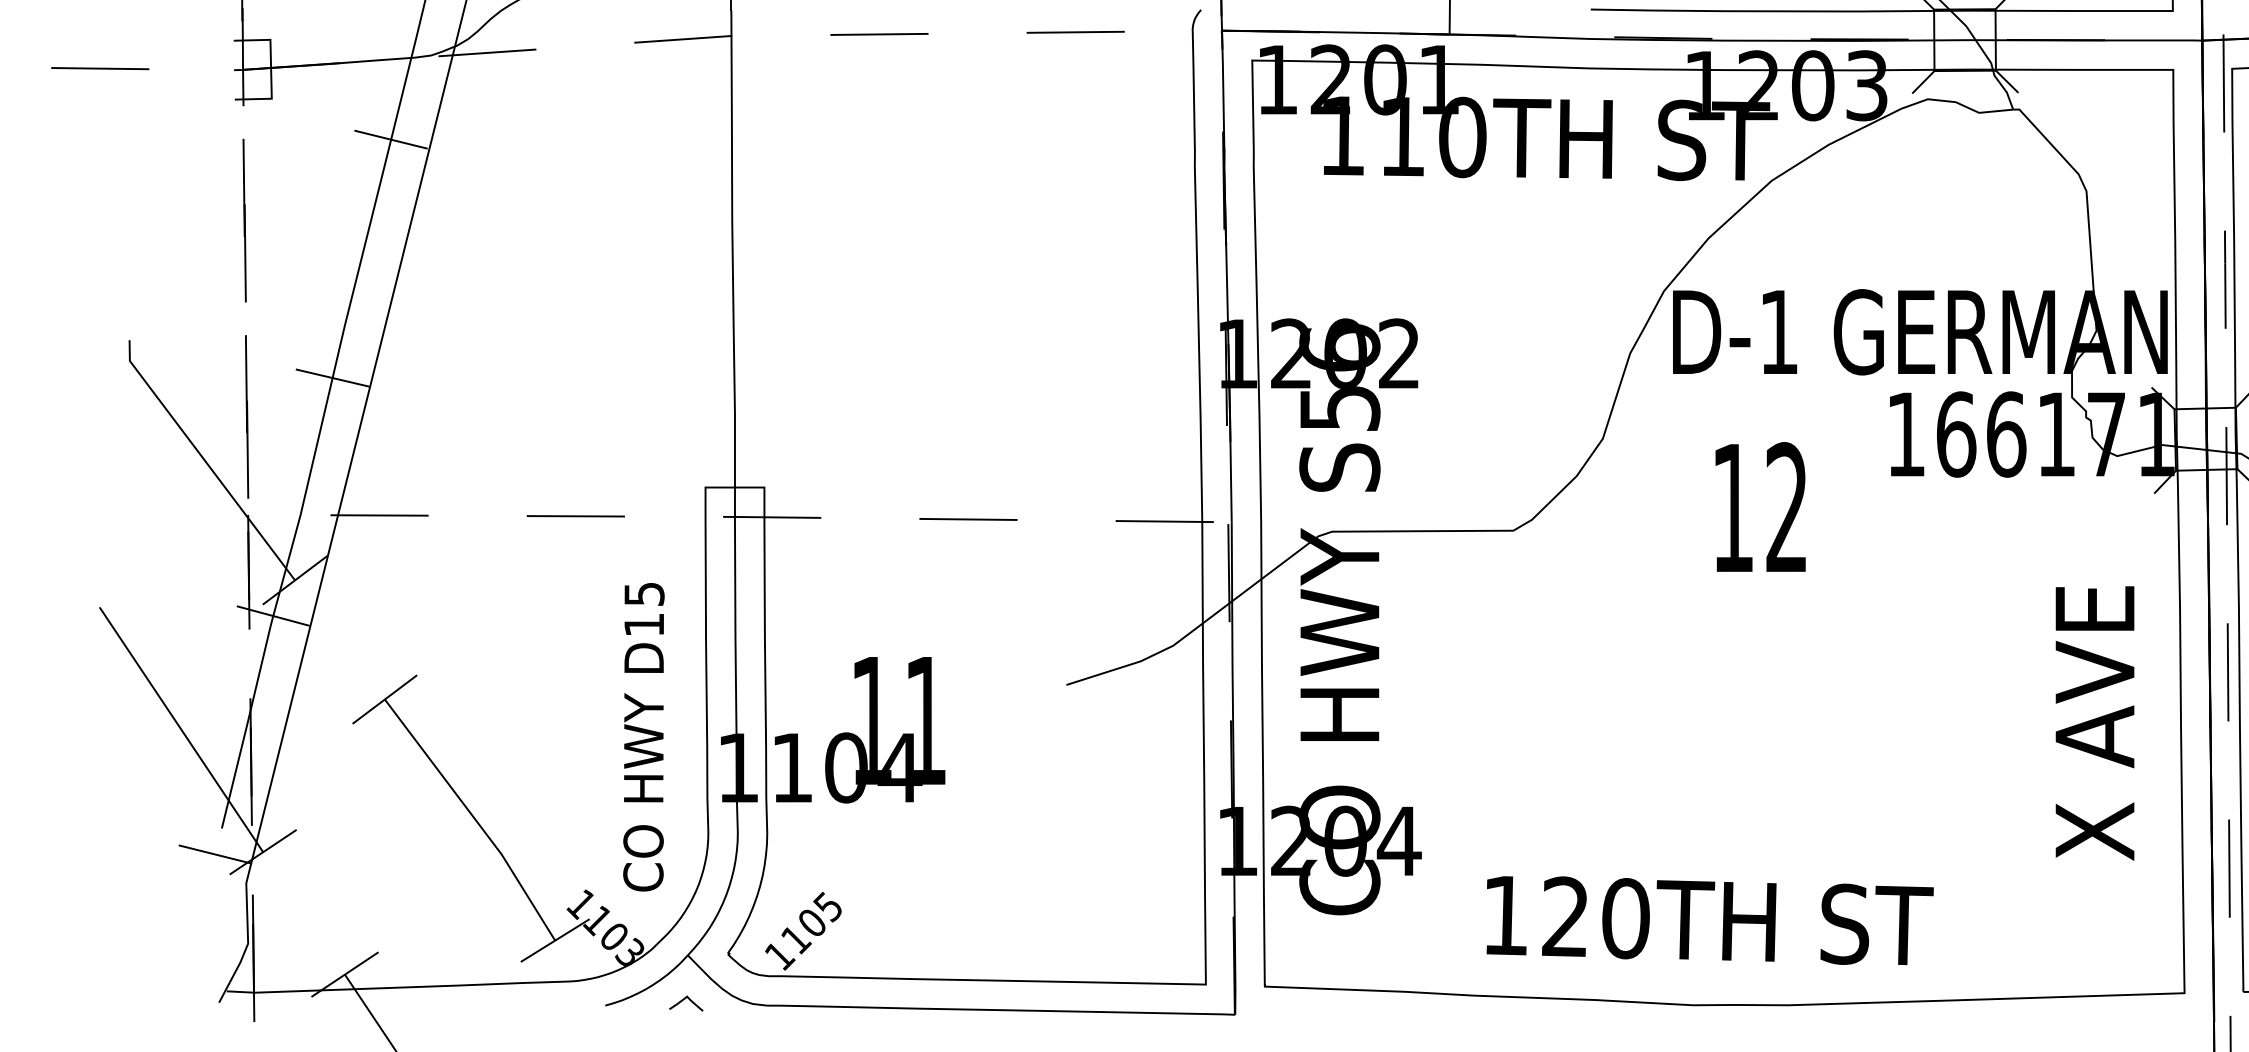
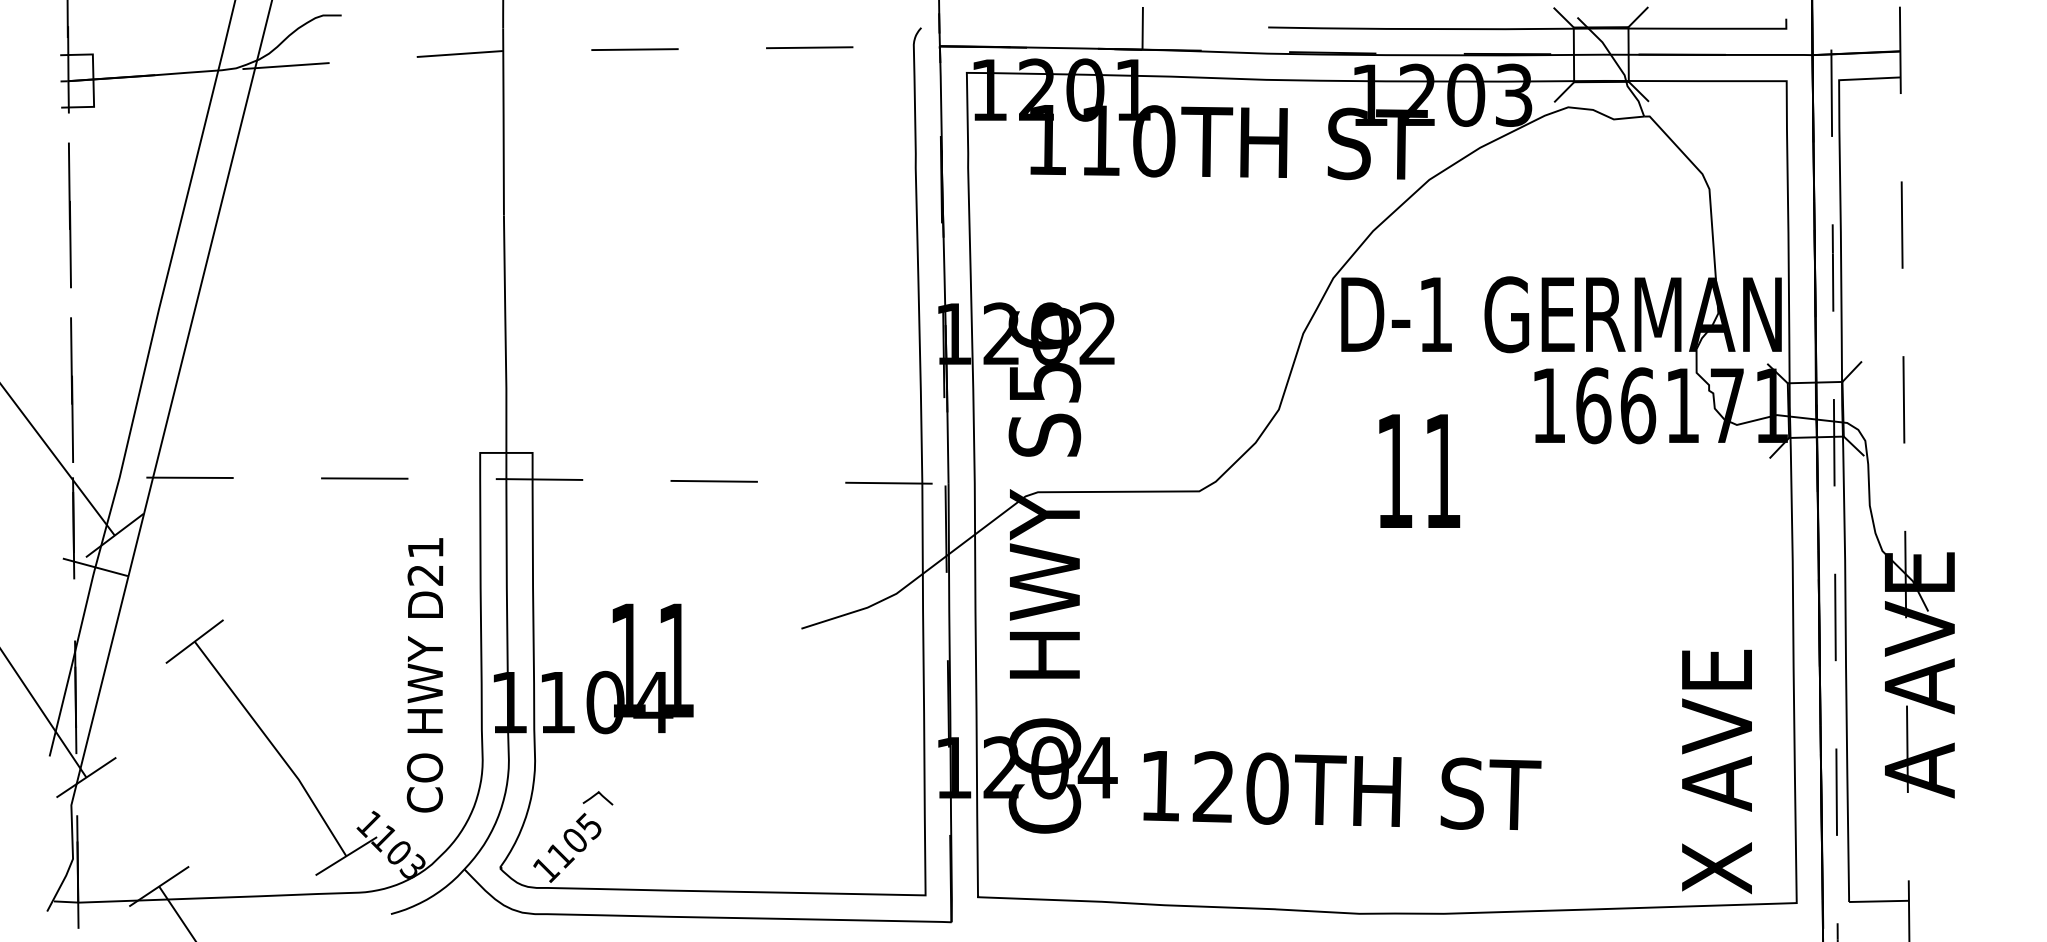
line: (391, 139) -> (200, 143), removed
line: (332, 378) -> (148, 355), removed
text: (1786, 506) -> (1442, 469), 12 -> 11
text: (644, 609) -> (425, 561), D15 -> D21
text: (2094, 722) -> (1716, 771), moved
line: (214, 854) -> (43, 779), removed
text: (1710, 920) -> (1342, 790), moved
curve: (684, 1000) -> (596, 795), moved

